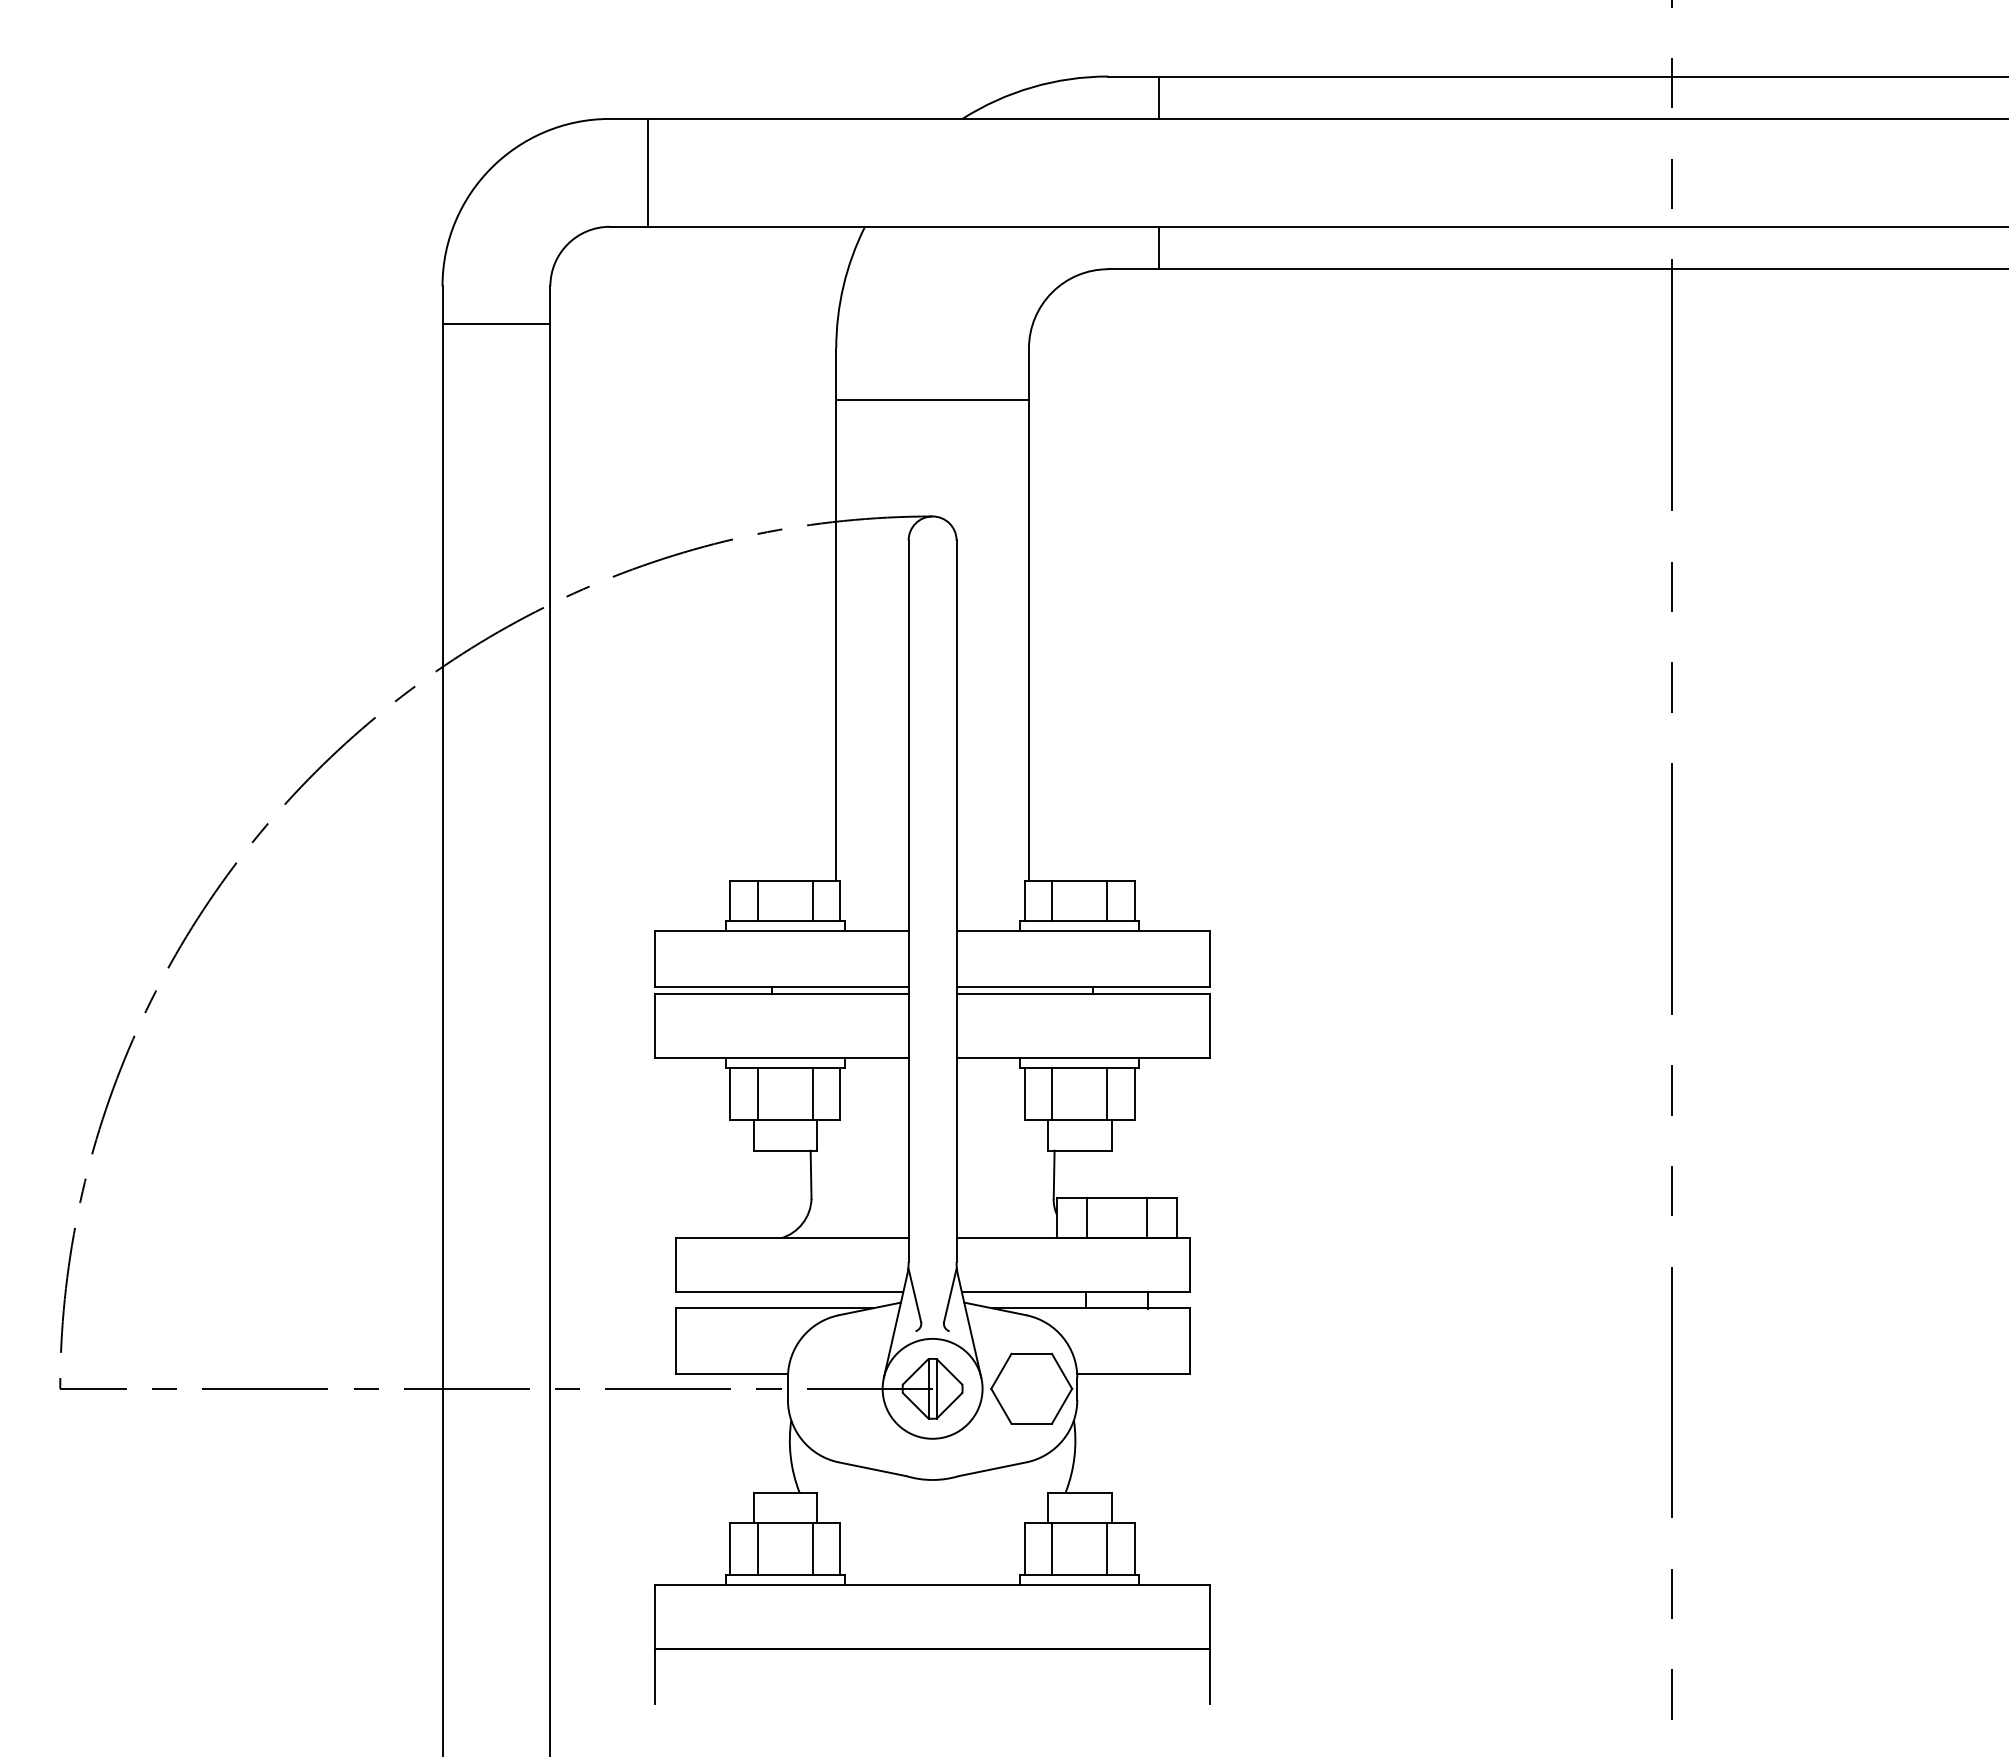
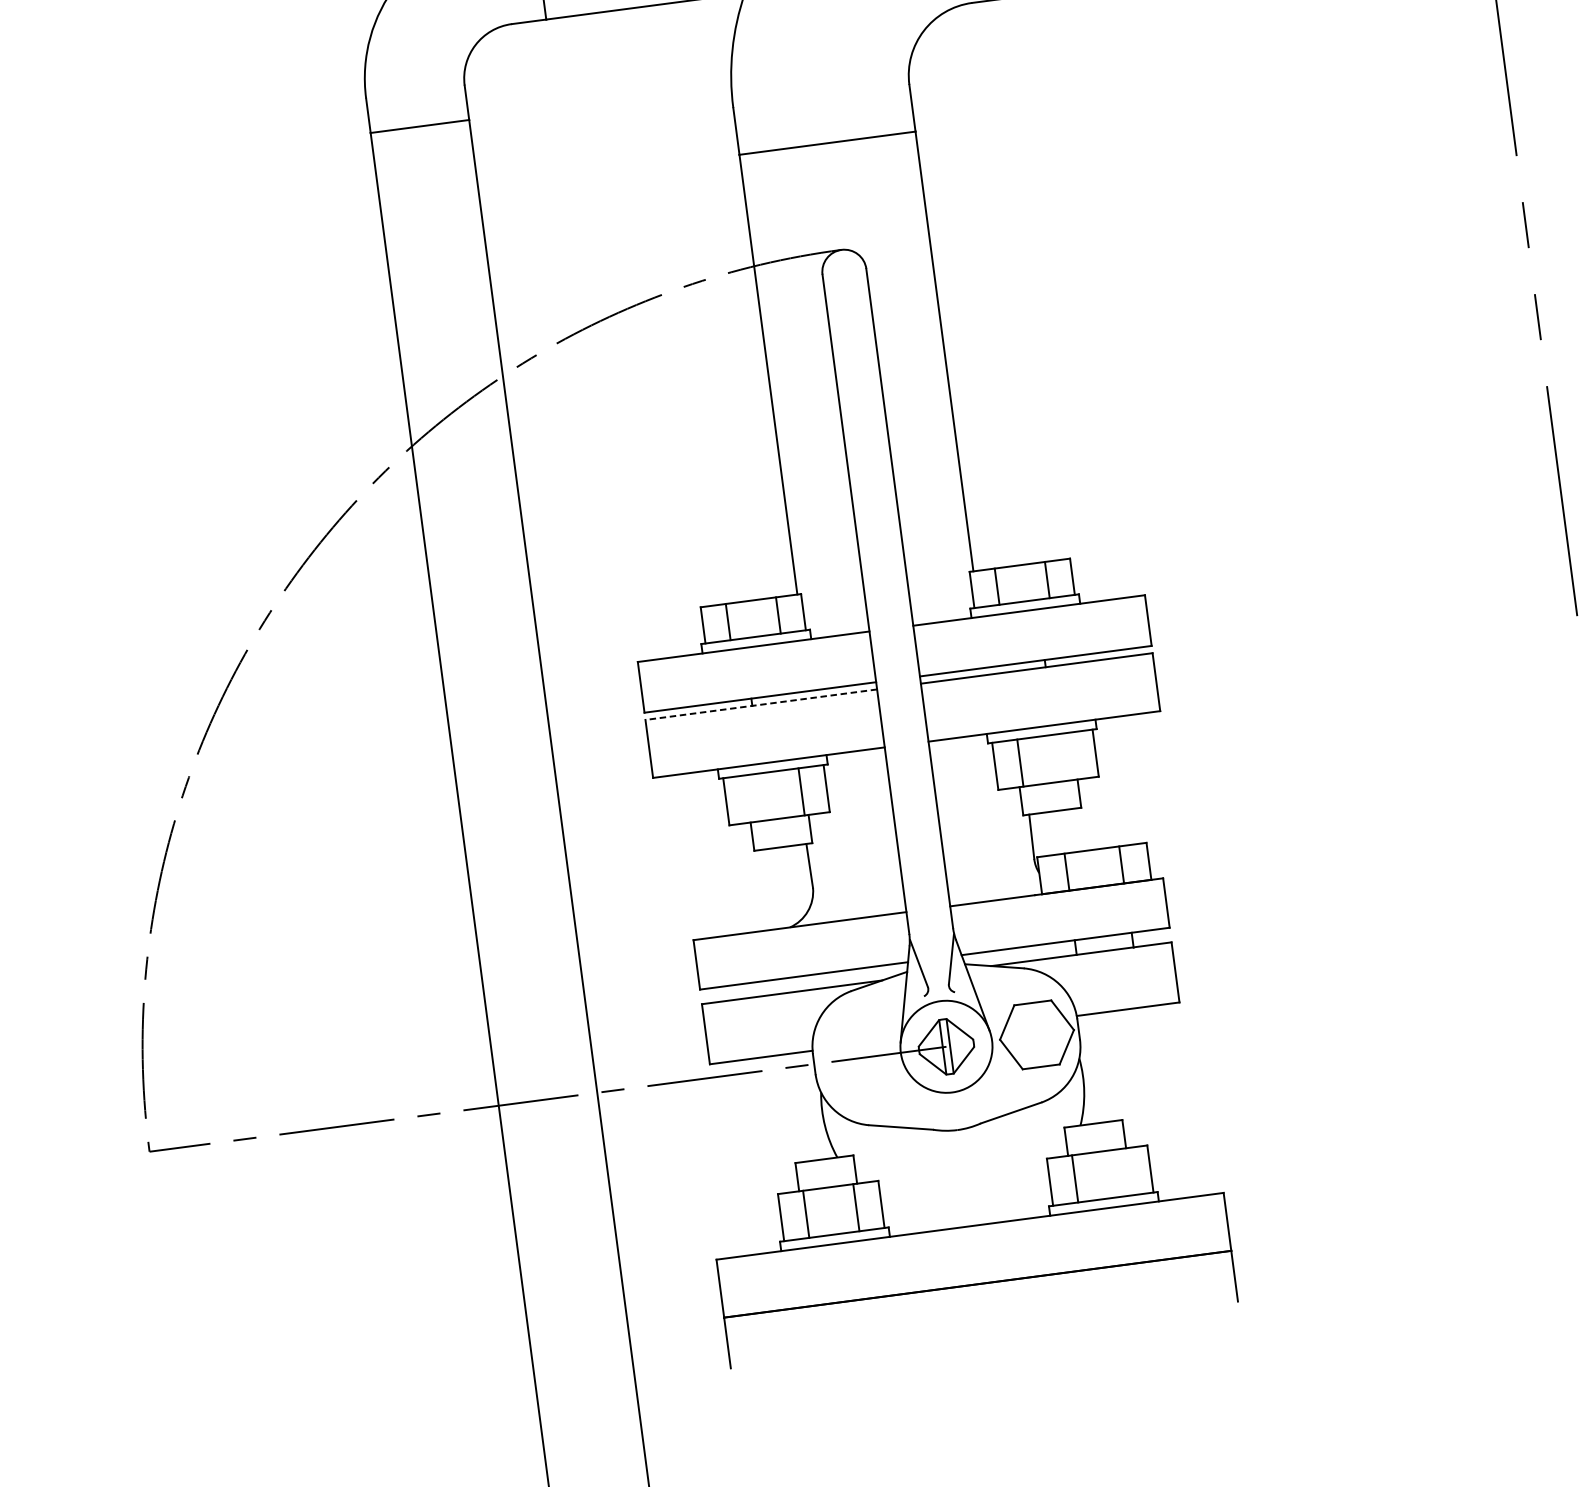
line: (781, 994) -> (760, 704), solid -> dashed
line: (757, 1093) -> (750, 798), removed
line: (1107, 1093) -> (1070, 755), removed
line: (1107, 1549) -> (1125, 1172), removed

